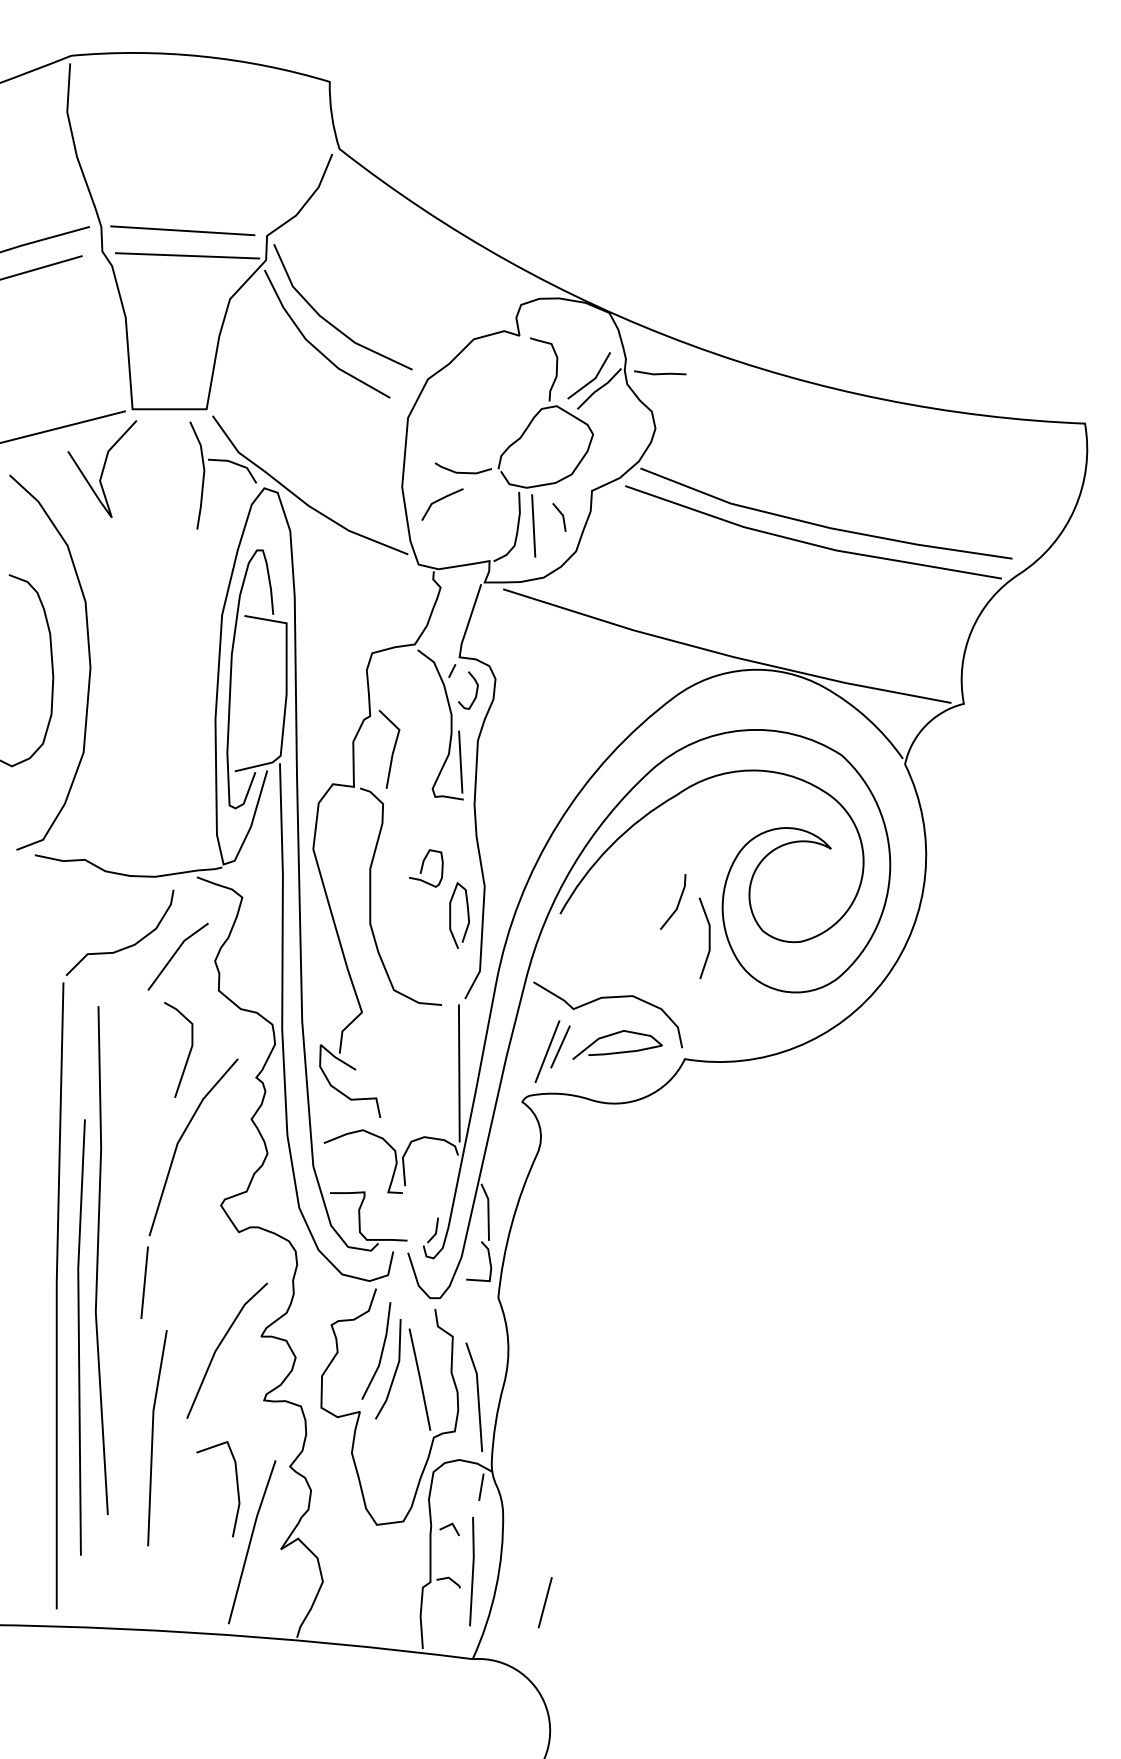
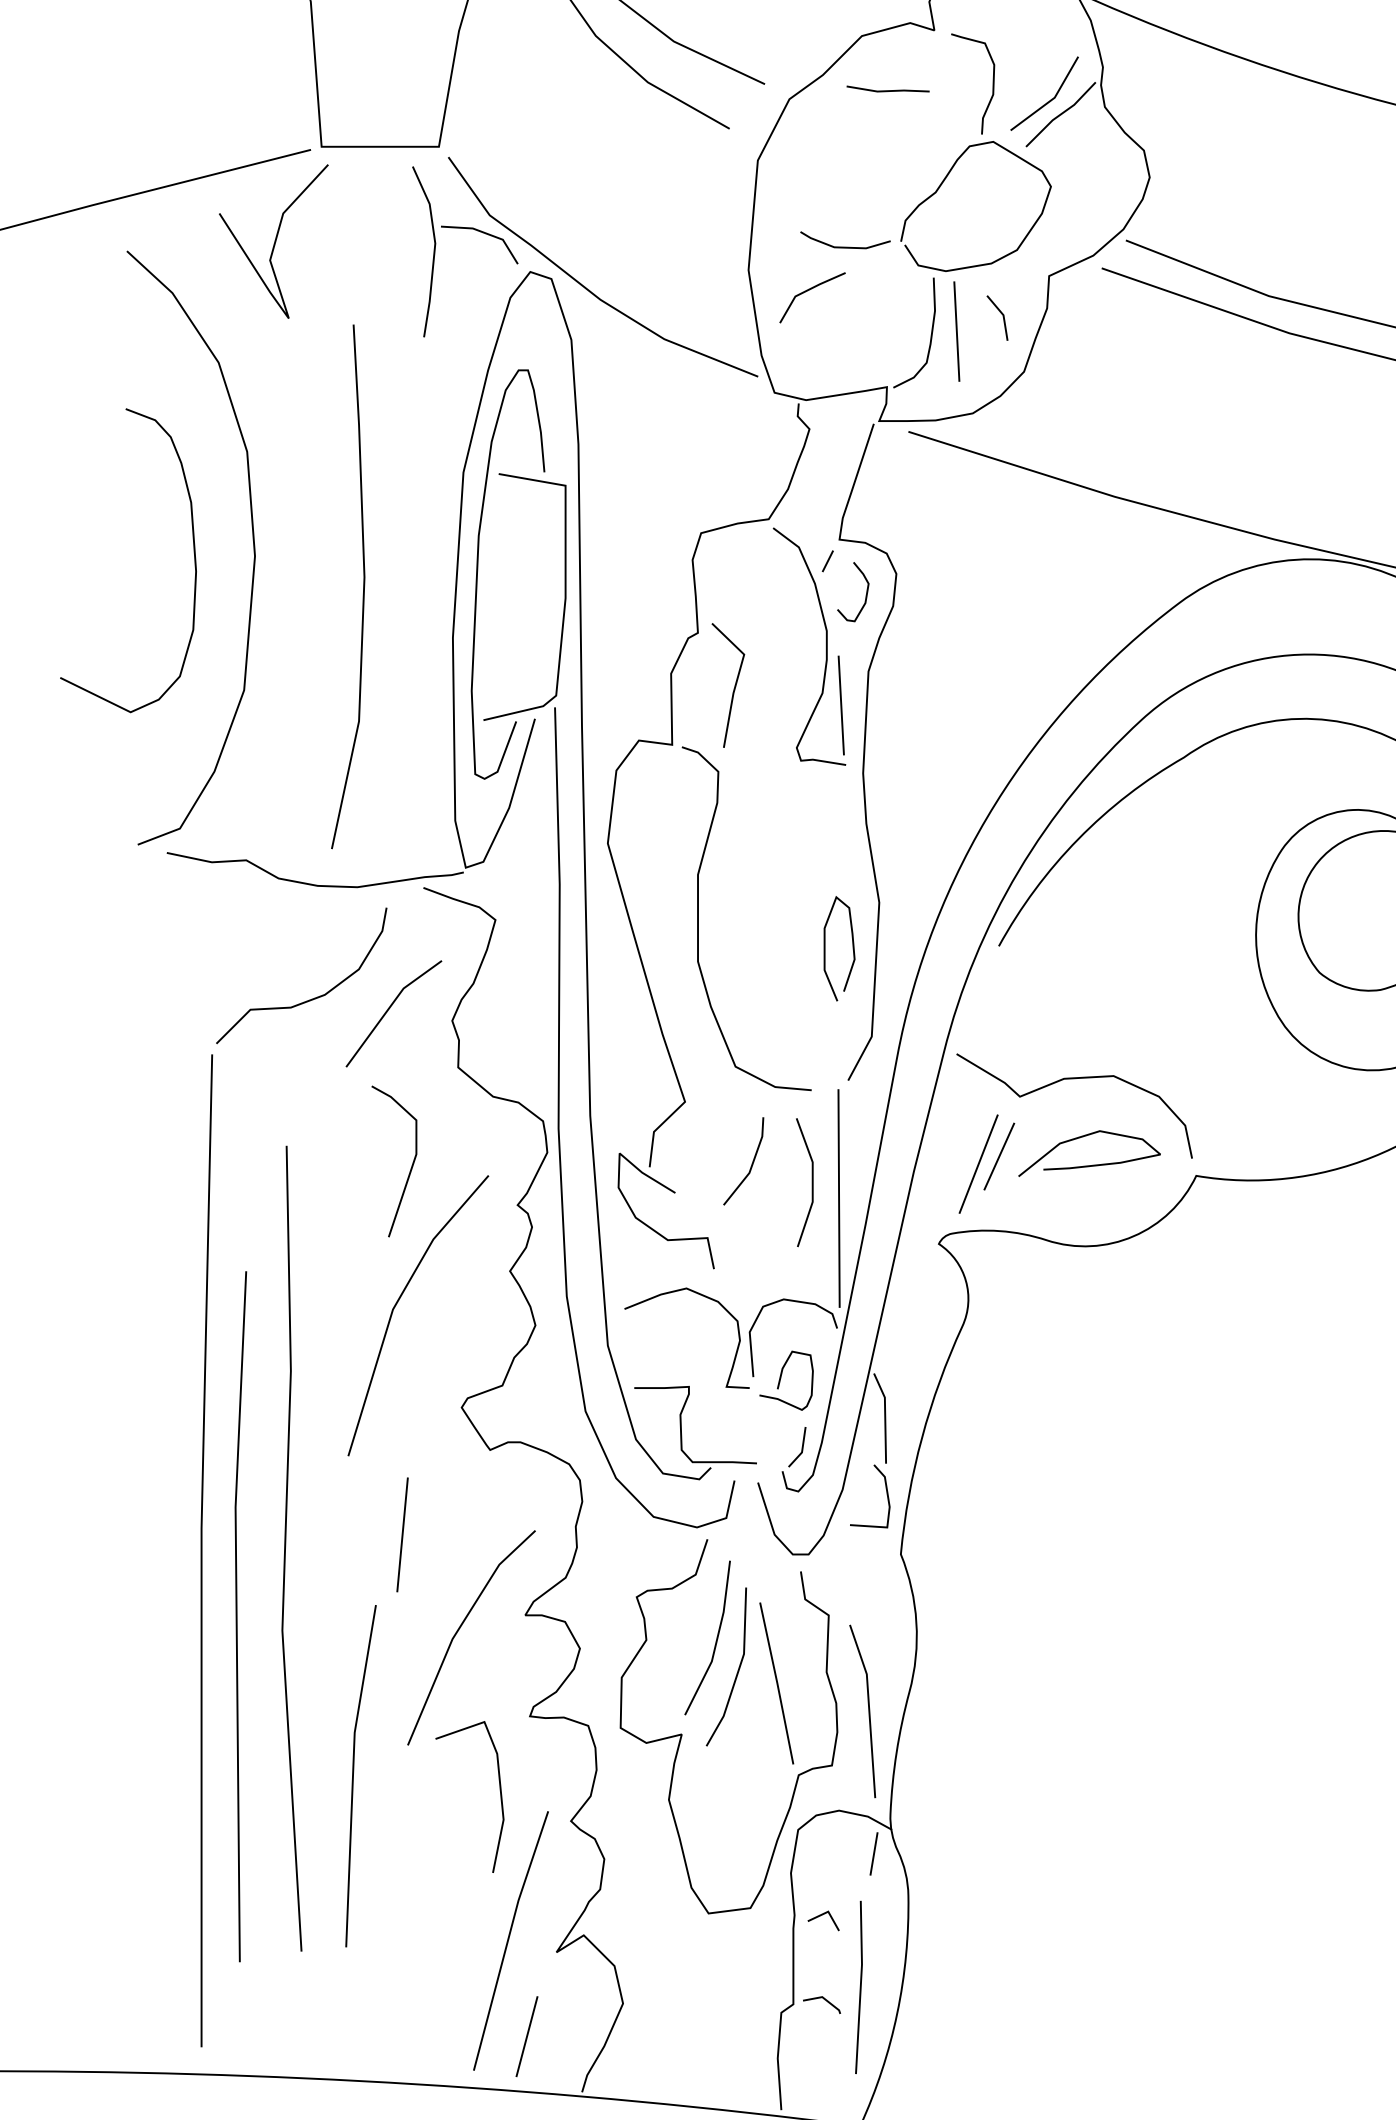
line: (660, 373) -> (888, 90), moved
line: (158, 686) -> (362, 585), added
curve: (423, 866) -> (782, 1377), moved
line: (677, 903) -> (750, 1163), moved
line: (708, 938) -> (810, 1182), moved
line: (98, 1260) -> (286, 1548), moved
line: (144, 1282) -> (402, 1534), moved
line: (236, 1486) -> (498, 1792), moved
line: (544, 1602) -> (525, 2036), moved

